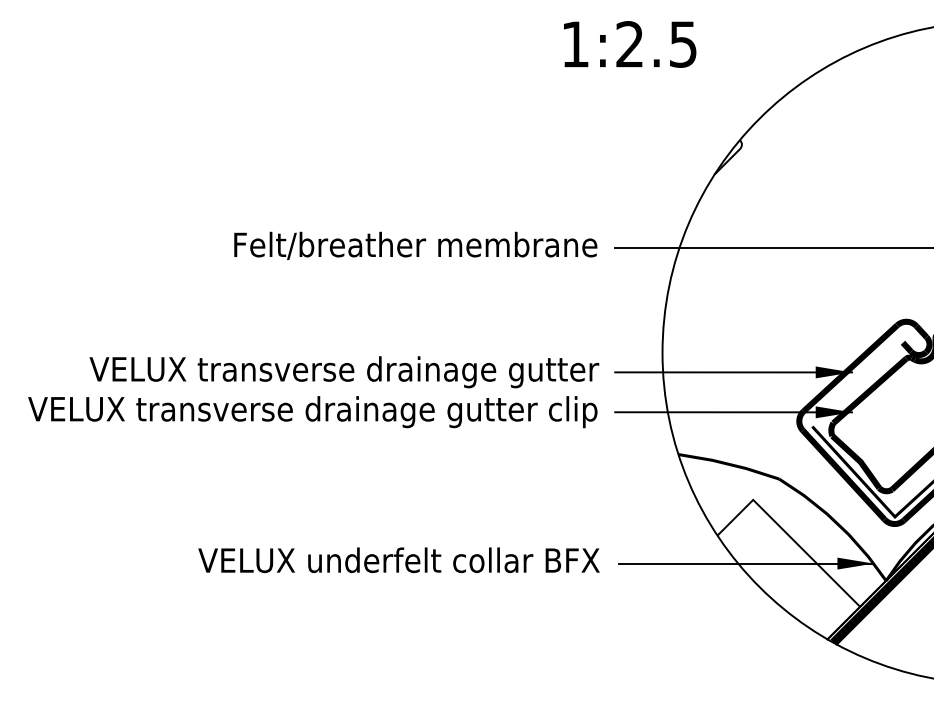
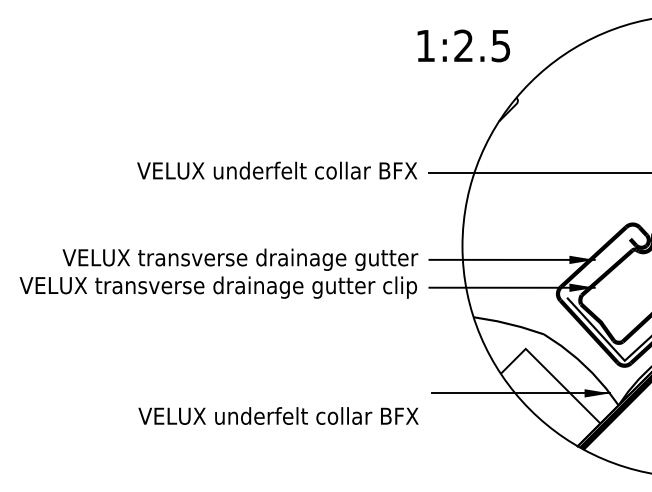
text: (629, 43) -> (463, 45), moved
text: (397, 245) -> (277, 171), Felt/breather membrane -> VELUX underfelt collar BFX
text: (398, 559) -> (278, 415), moved

